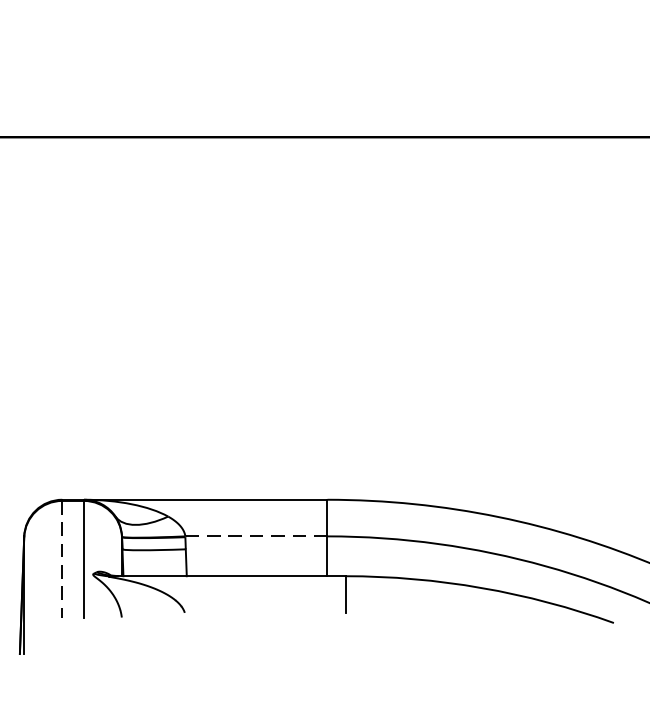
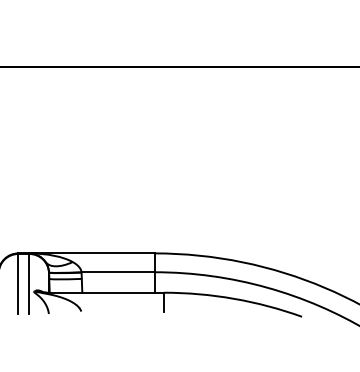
line: (257, 536) -> (118, 272), dashed -> solid
line: (62, 560) -> (18, 284), dashed -> solid

